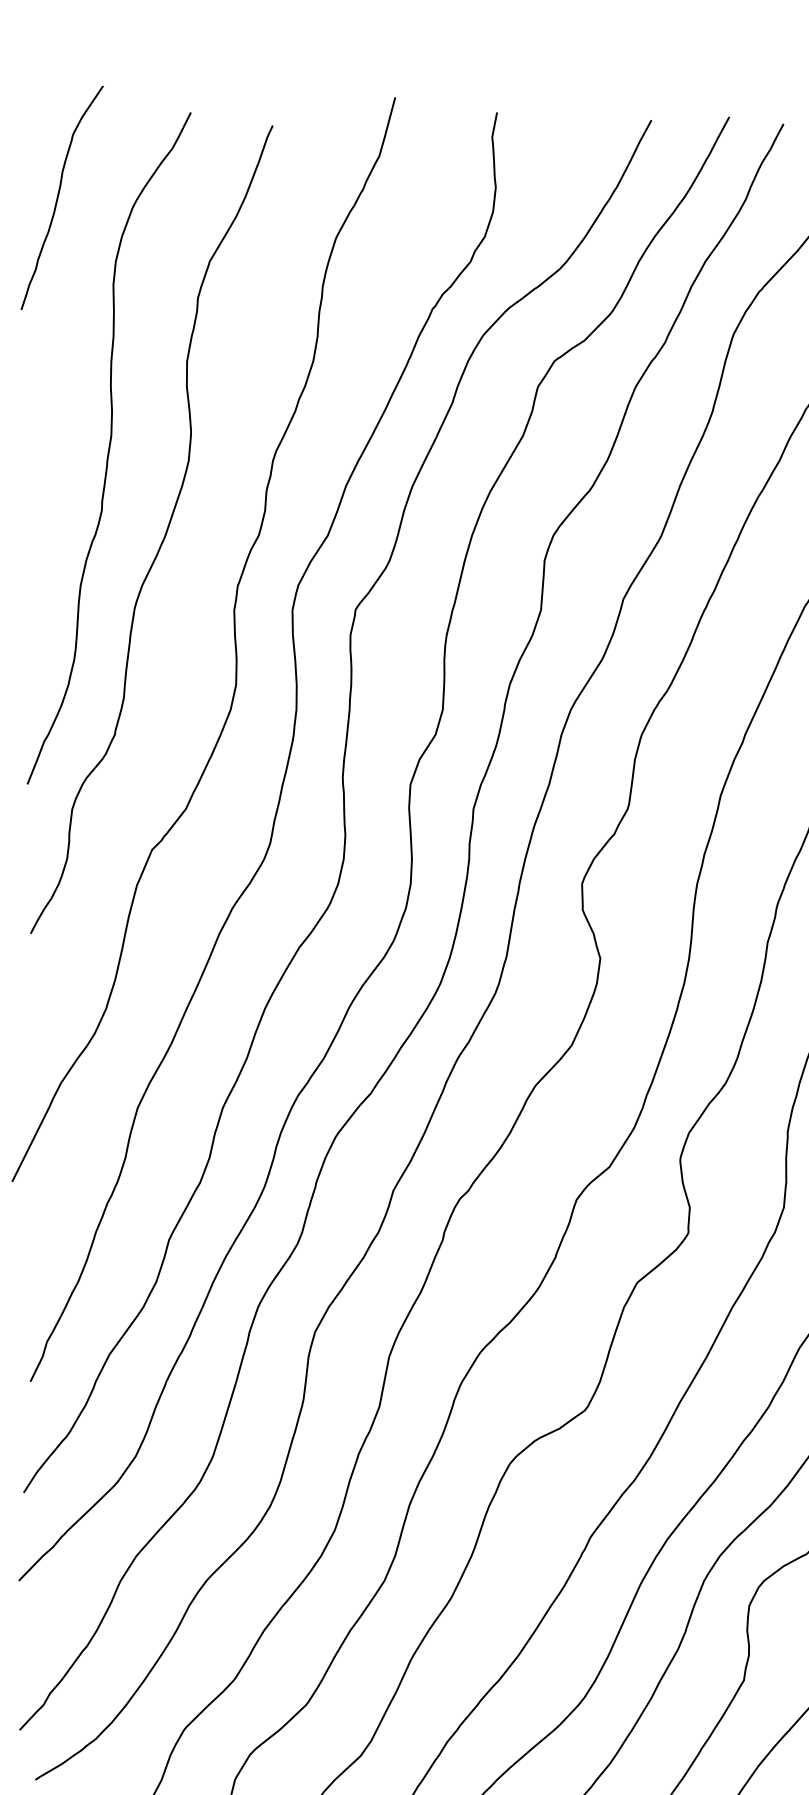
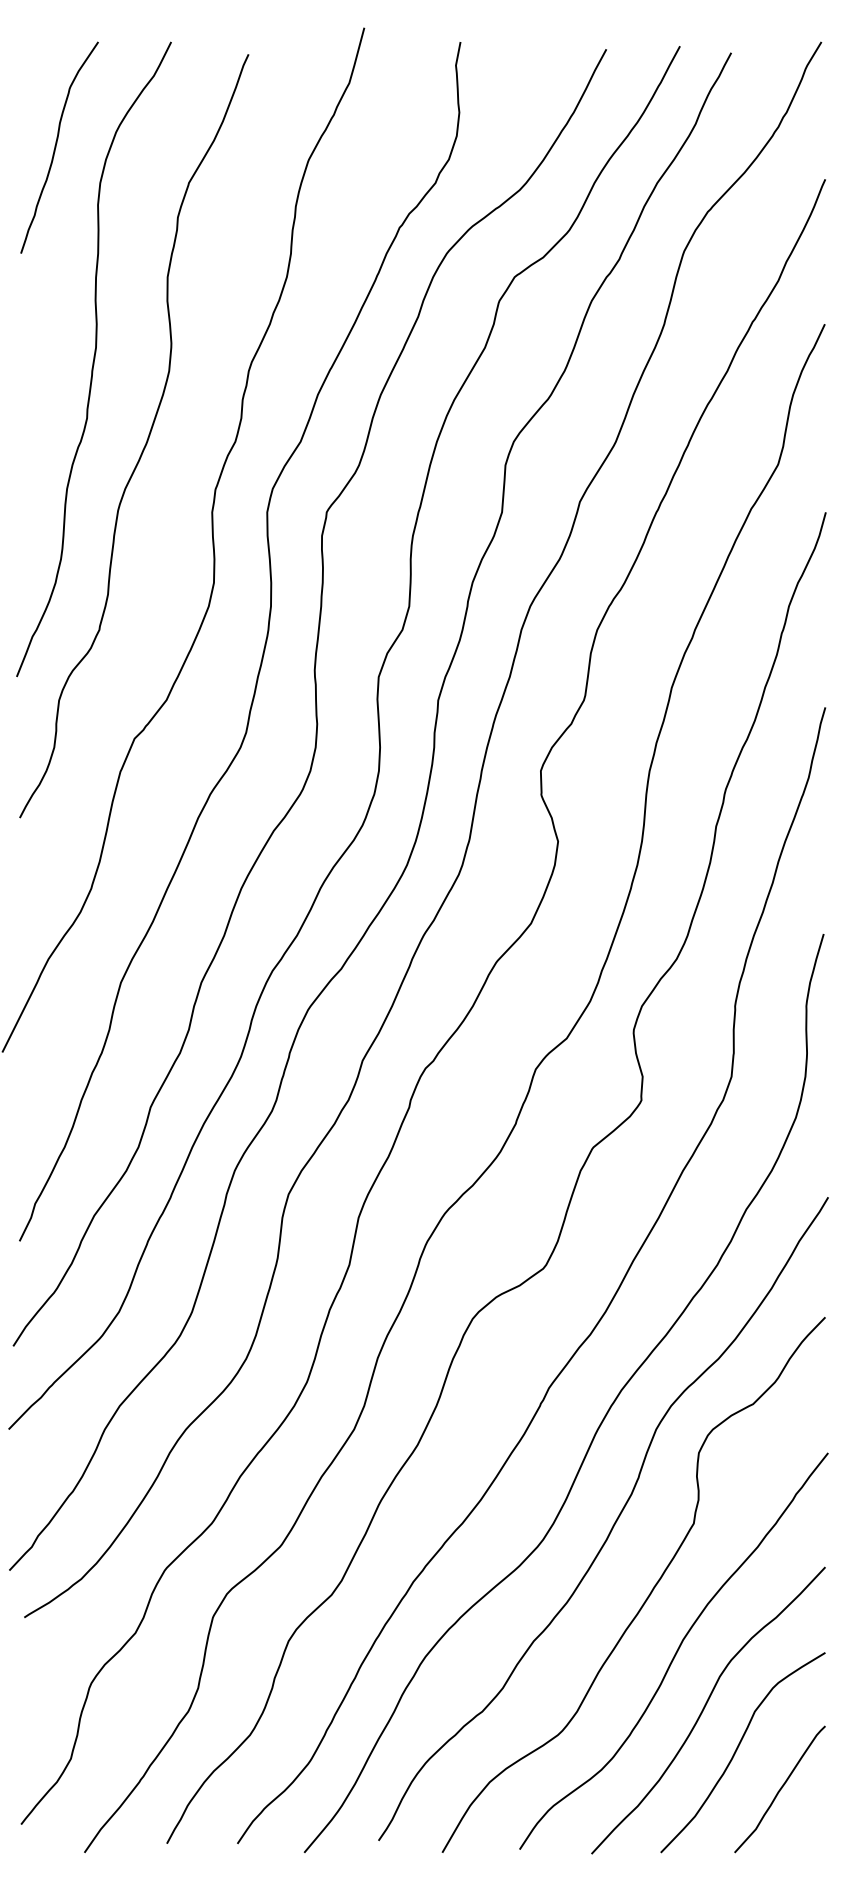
curve: (58, 197) -> (56, 147), moved

